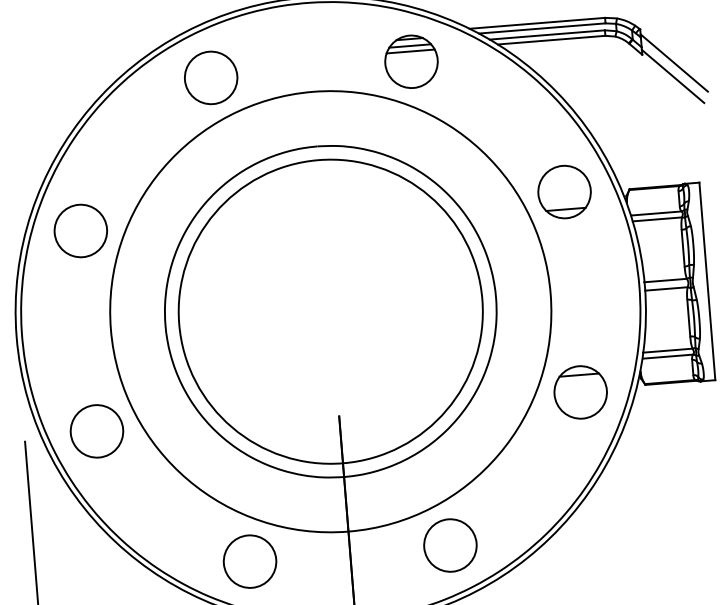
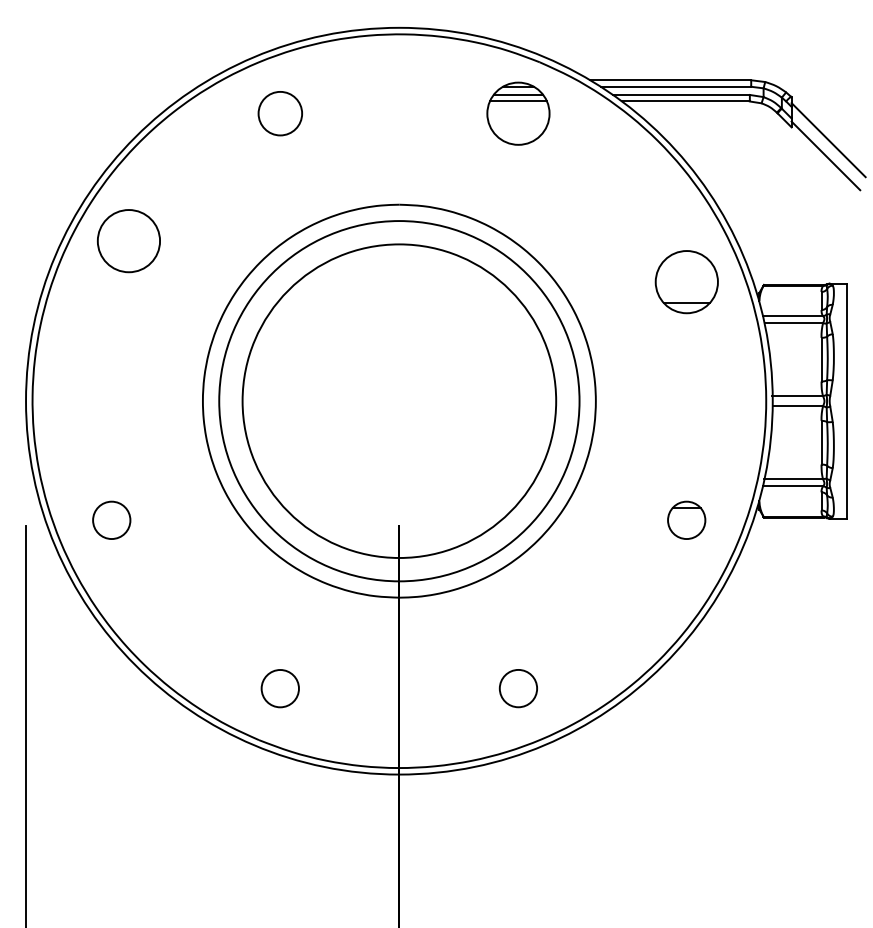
circle: (211, 77) -> (280, 113), size x0.7
circle: (80, 231) -> (128, 241), moved
circle: (330, 311) -> (399, 400), size x0.6
part: (580, 392) -> (686, 520), size x0.6
circle: (96, 431) -> (111, 520), size x0.6
circle: (450, 545) -> (518, 688), size x0.6
circle: (250, 561) -> (280, 688), size x0.6

